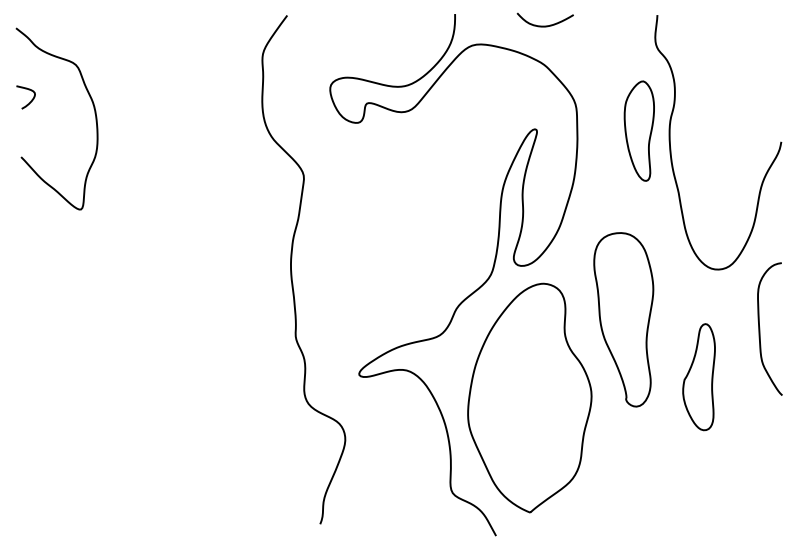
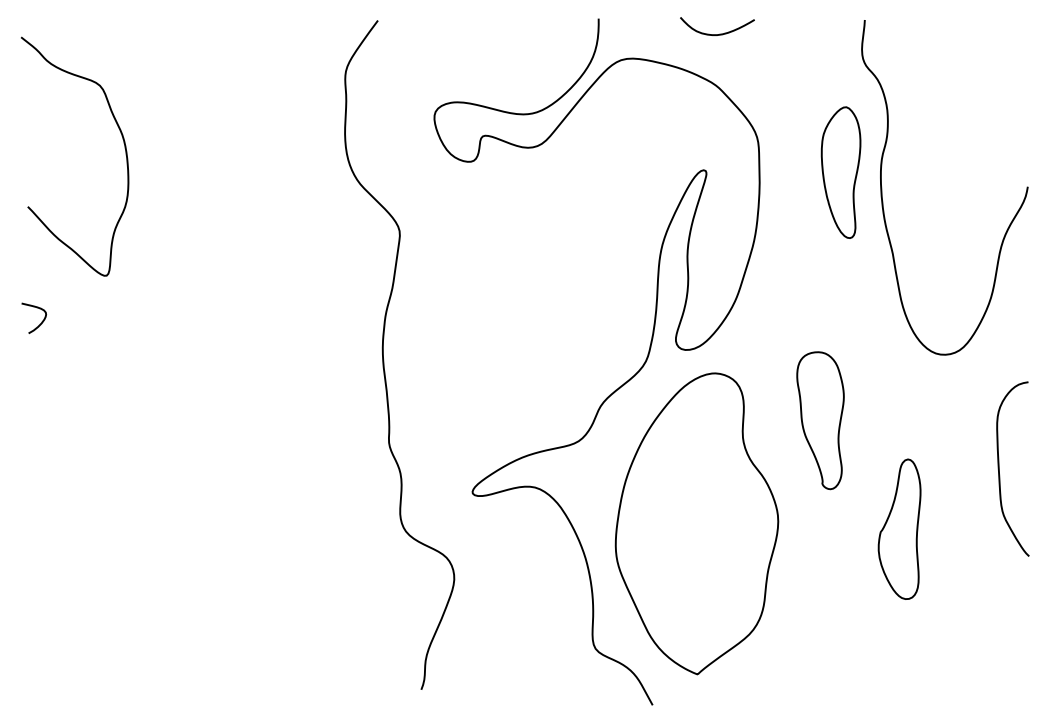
curve: (31, 99) -> (41, 321), moved
part: (623, 319) -> (820, 420), size x0.6
curve: (759, 328) -> (999, 468), moved
part: (698, 376) -> (899, 528), moved

